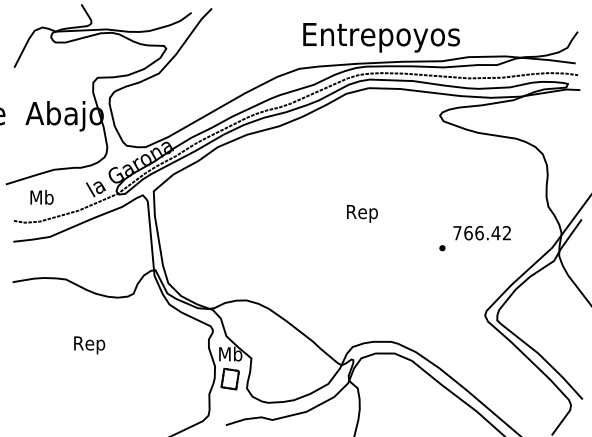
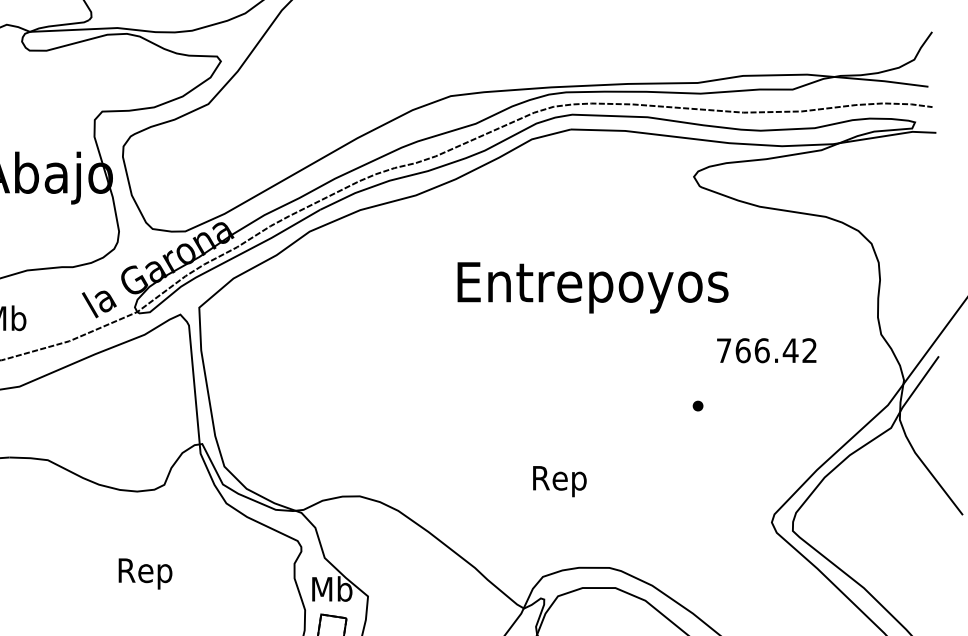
text: (381, 37) -> (592, 287), moved
text: (362, 213) -> (559, 480), moved
text: (481, 233) -> (765, 351), moved
text: (89, 345) -> (145, 574), moved

